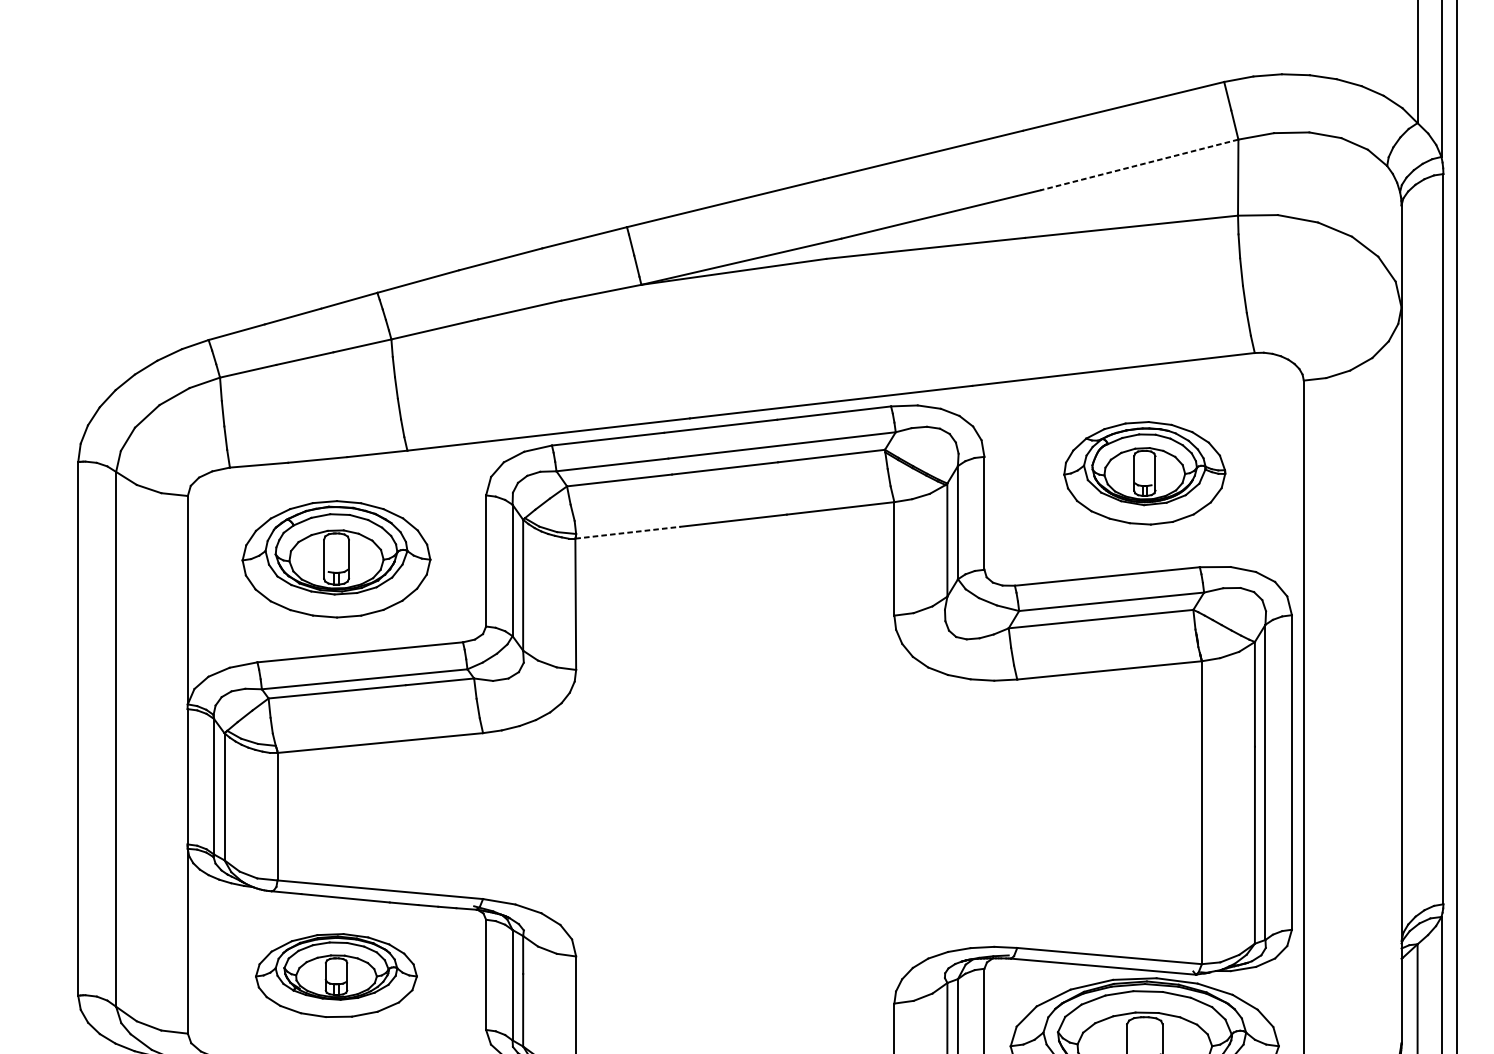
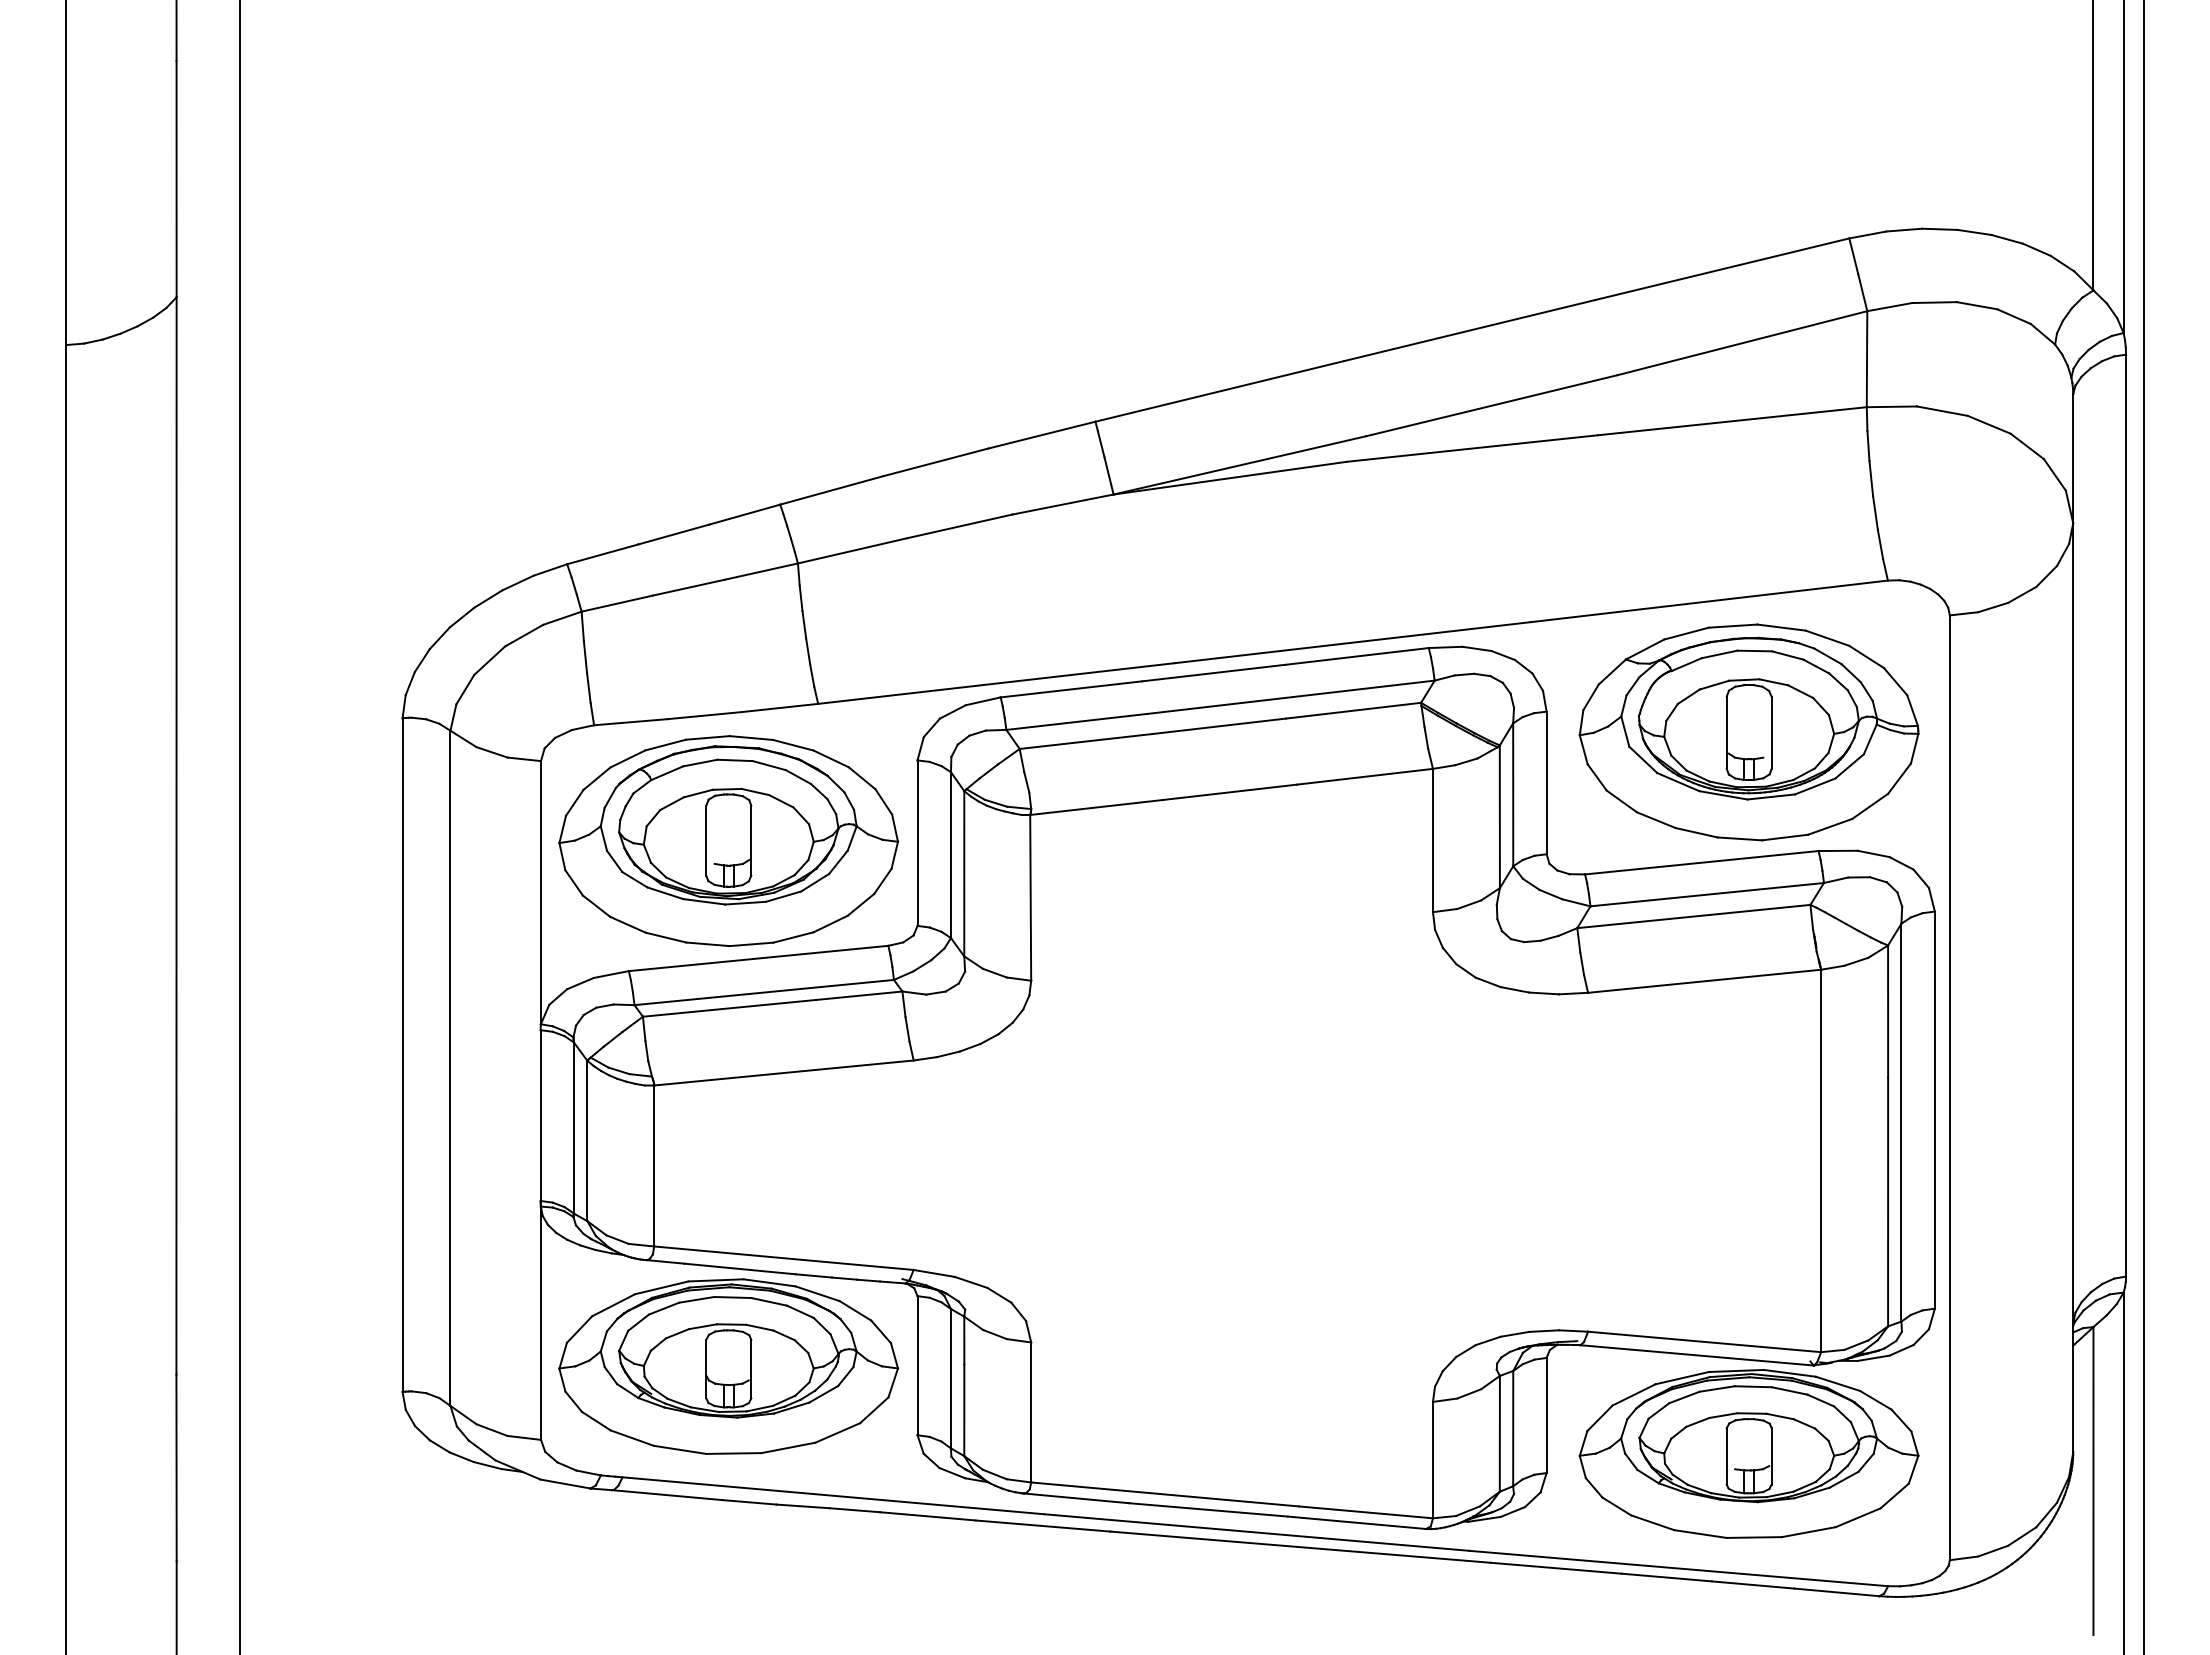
line: (1138, 165) -> (1741, 343), dashed -> solid
part: (1144, 473) -> (1748, 732), size x1.67
line: (627, 532) -> (1096, 807), dashed -> solid
part: (336, 558) -> (728, 840), size x1.43
part: (336, 975) -> (728, 1366), size x1.67

